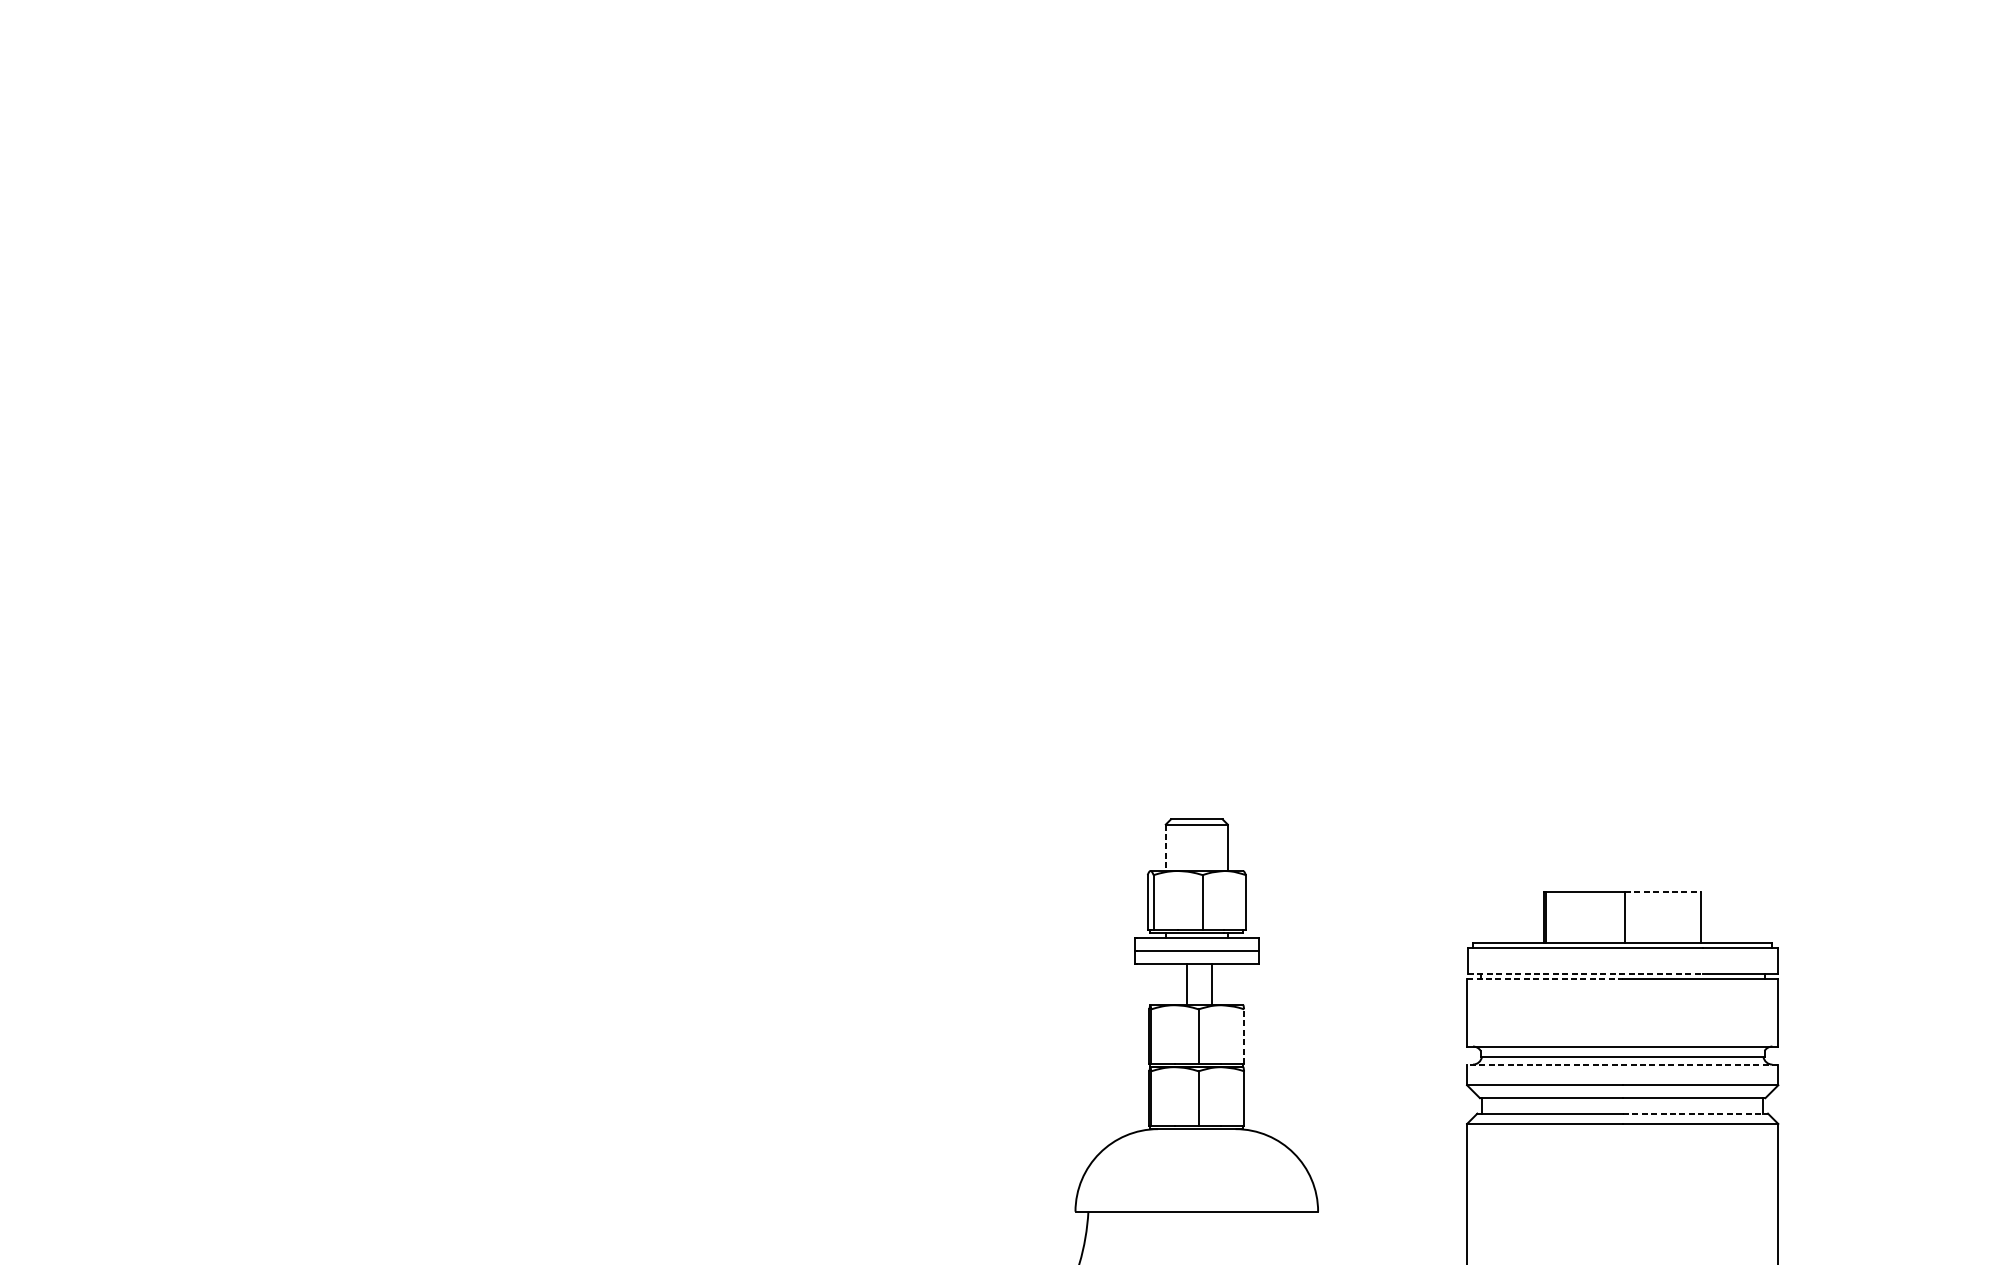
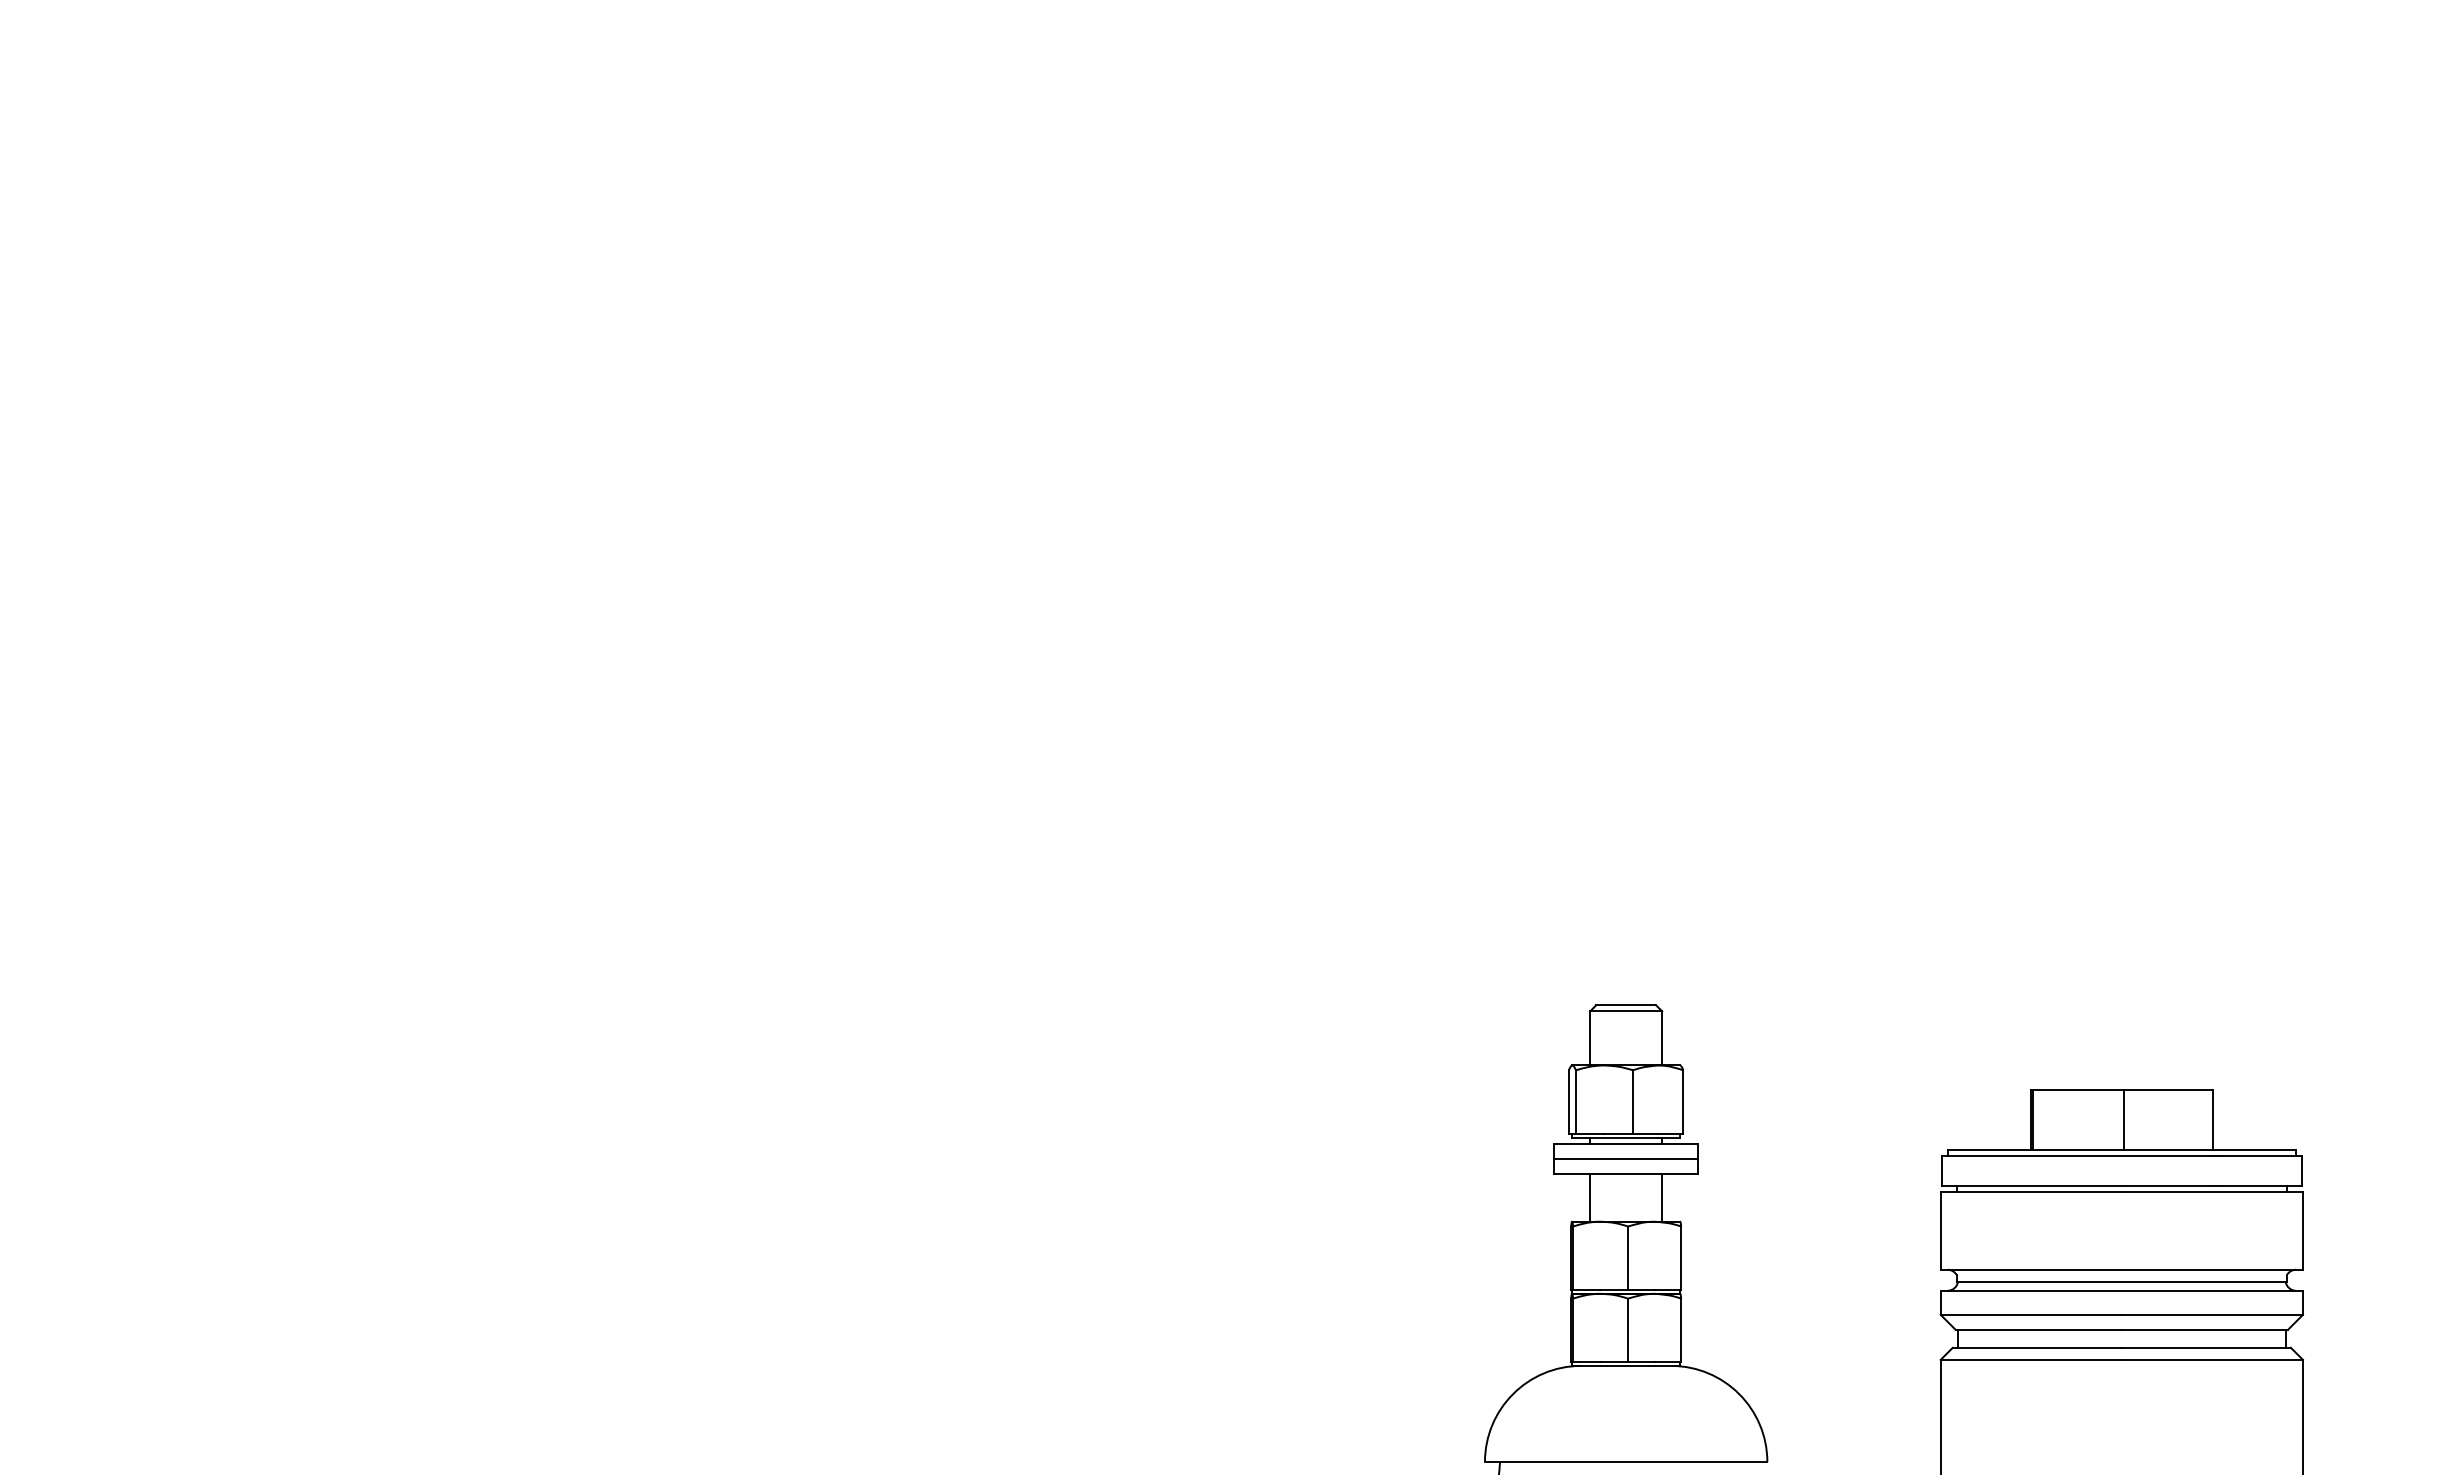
line: (1166, 847) -> (1590, 1038), dashed -> solid
line: (1663, 891) -> (2169, 1089), dashed -> solid
line: (1585, 974) -> (2078, 1185), dashed -> solid
line: (1545, 979) -> (2031, 1191), dashed -> solid
line: (1186, 984) -> (1662, 1197), moved
line: (1212, 984) -> (1590, 1197), moved
line: (1244, 1036) -> (1681, 1258), dashed -> solid
line: (1622, 1064) -> (2121, 1290), dashed -> solid
line: (1695, 1113) -> (2206, 1347), dashed -> solid

